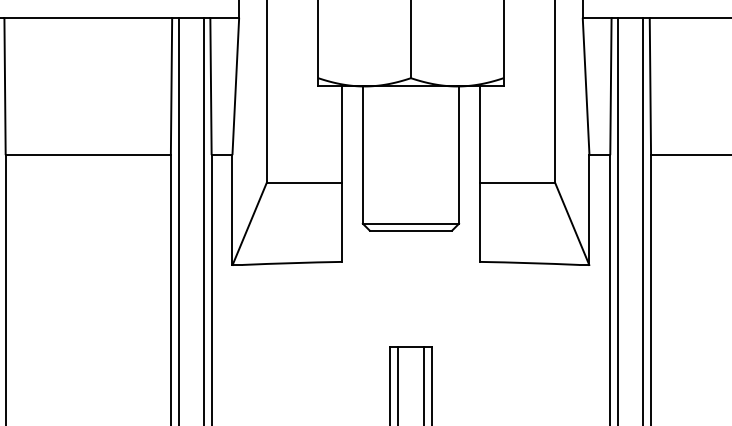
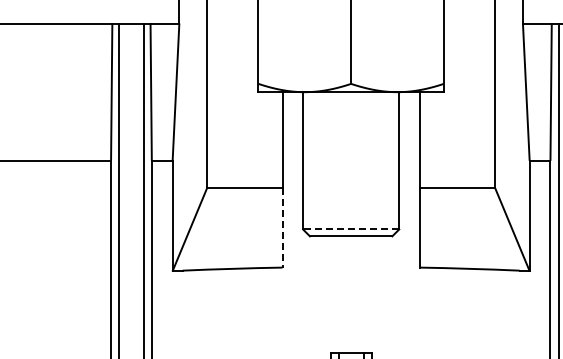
line: (342, 222) -> (282, 228), solid -> dashed
line: (410, 223) -> (350, 229), solid -> dashed

